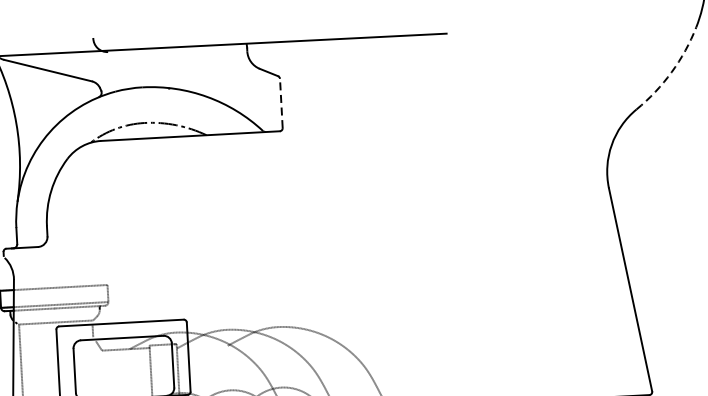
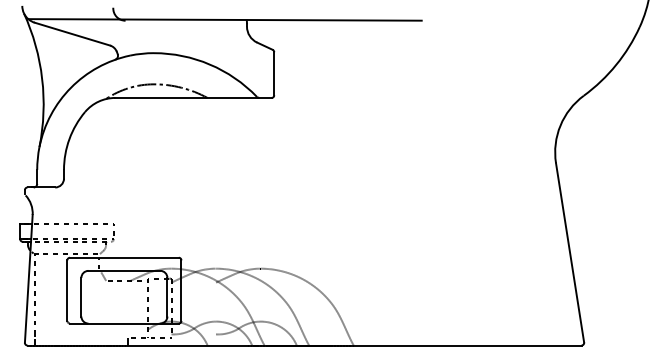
arc: (671, 71) -> (616, 64), dashed -> solid
line: (281, 103) -> (274, 73), dashed -> solid

